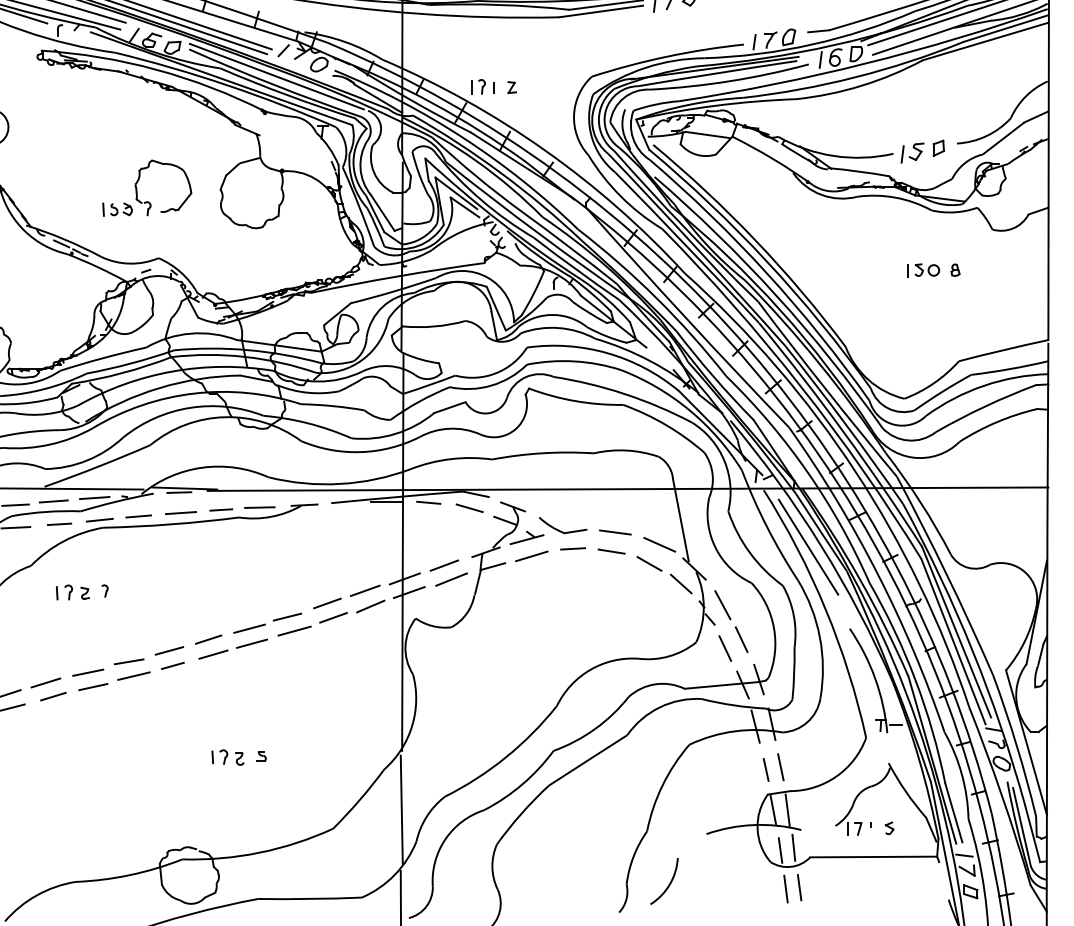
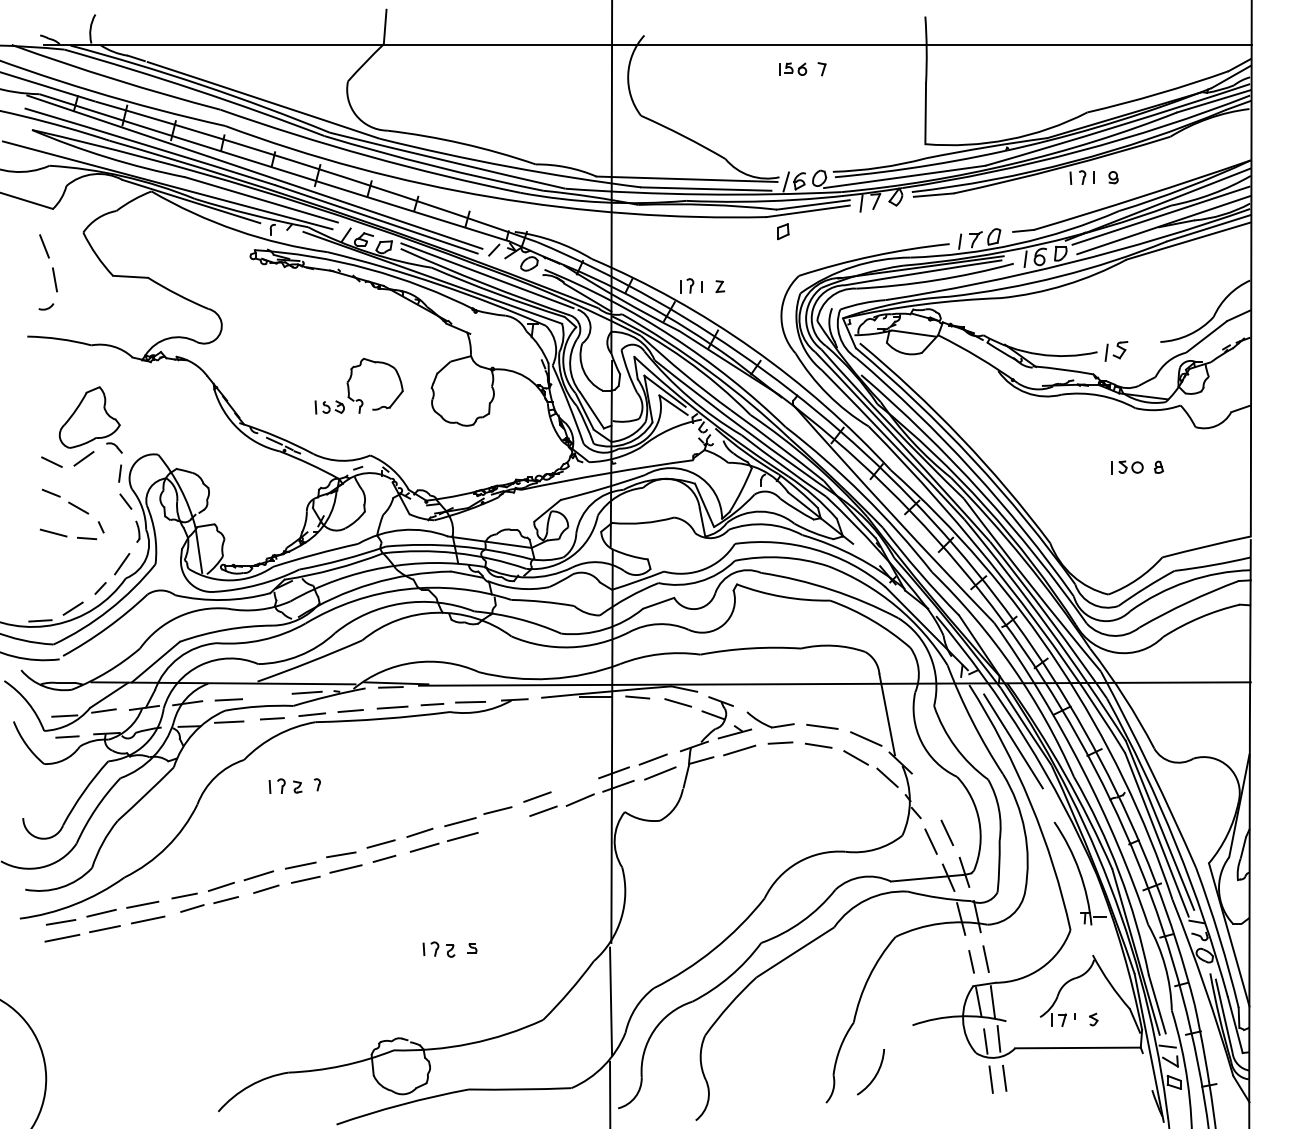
part: (938, 148) -> (783, 231), moved
line: (53, 501) -> (266, 696), removed
line: (364, 590) -> (574, 784), removed
line: (722, 604) -> (928, 798), removed
line: (294, 631) -> (504, 824), removed

